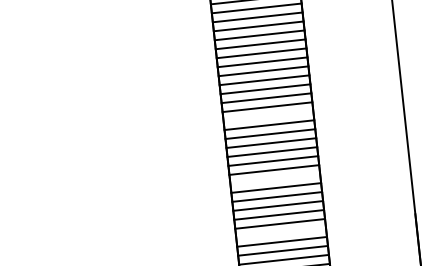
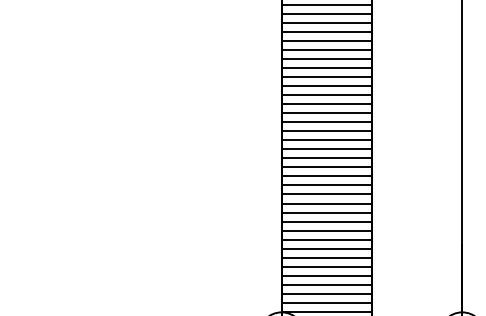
line: (268, 116) -> (326, 131), added
line: (274, 179) -> (326, 194), added
line: (280, 232) -> (326, 248), added

